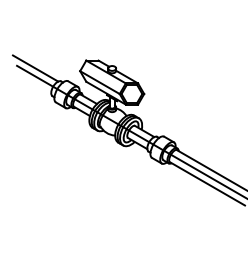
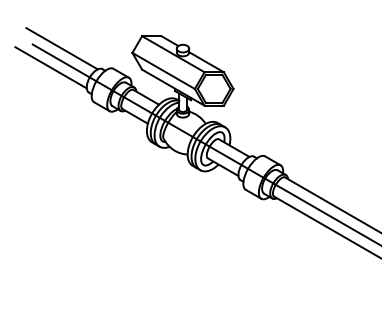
line: (28, 80) -> (50, 67), added

